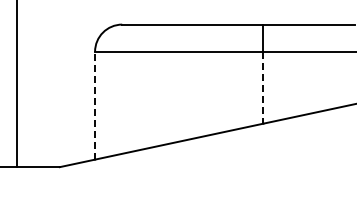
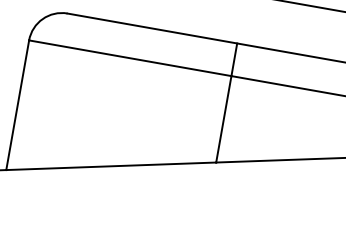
line: (263, 87) -> (223, 119), dashed -> solid
line: (95, 105) -> (18, 105), dashed -> solid

